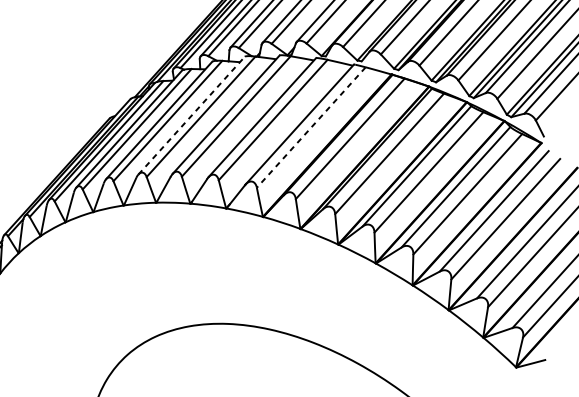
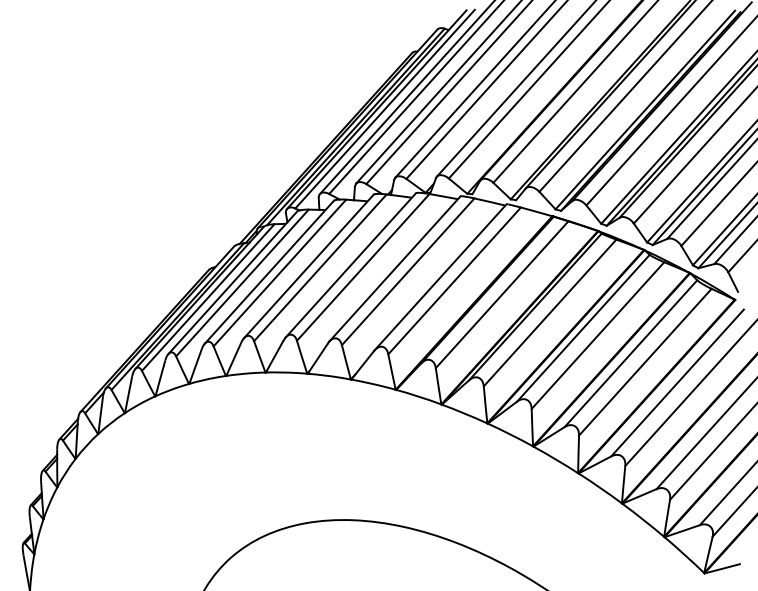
line: (191, 115) -> (308, 266), dashed -> solid
line: (311, 127) -> (454, 280), dashed -> solid

